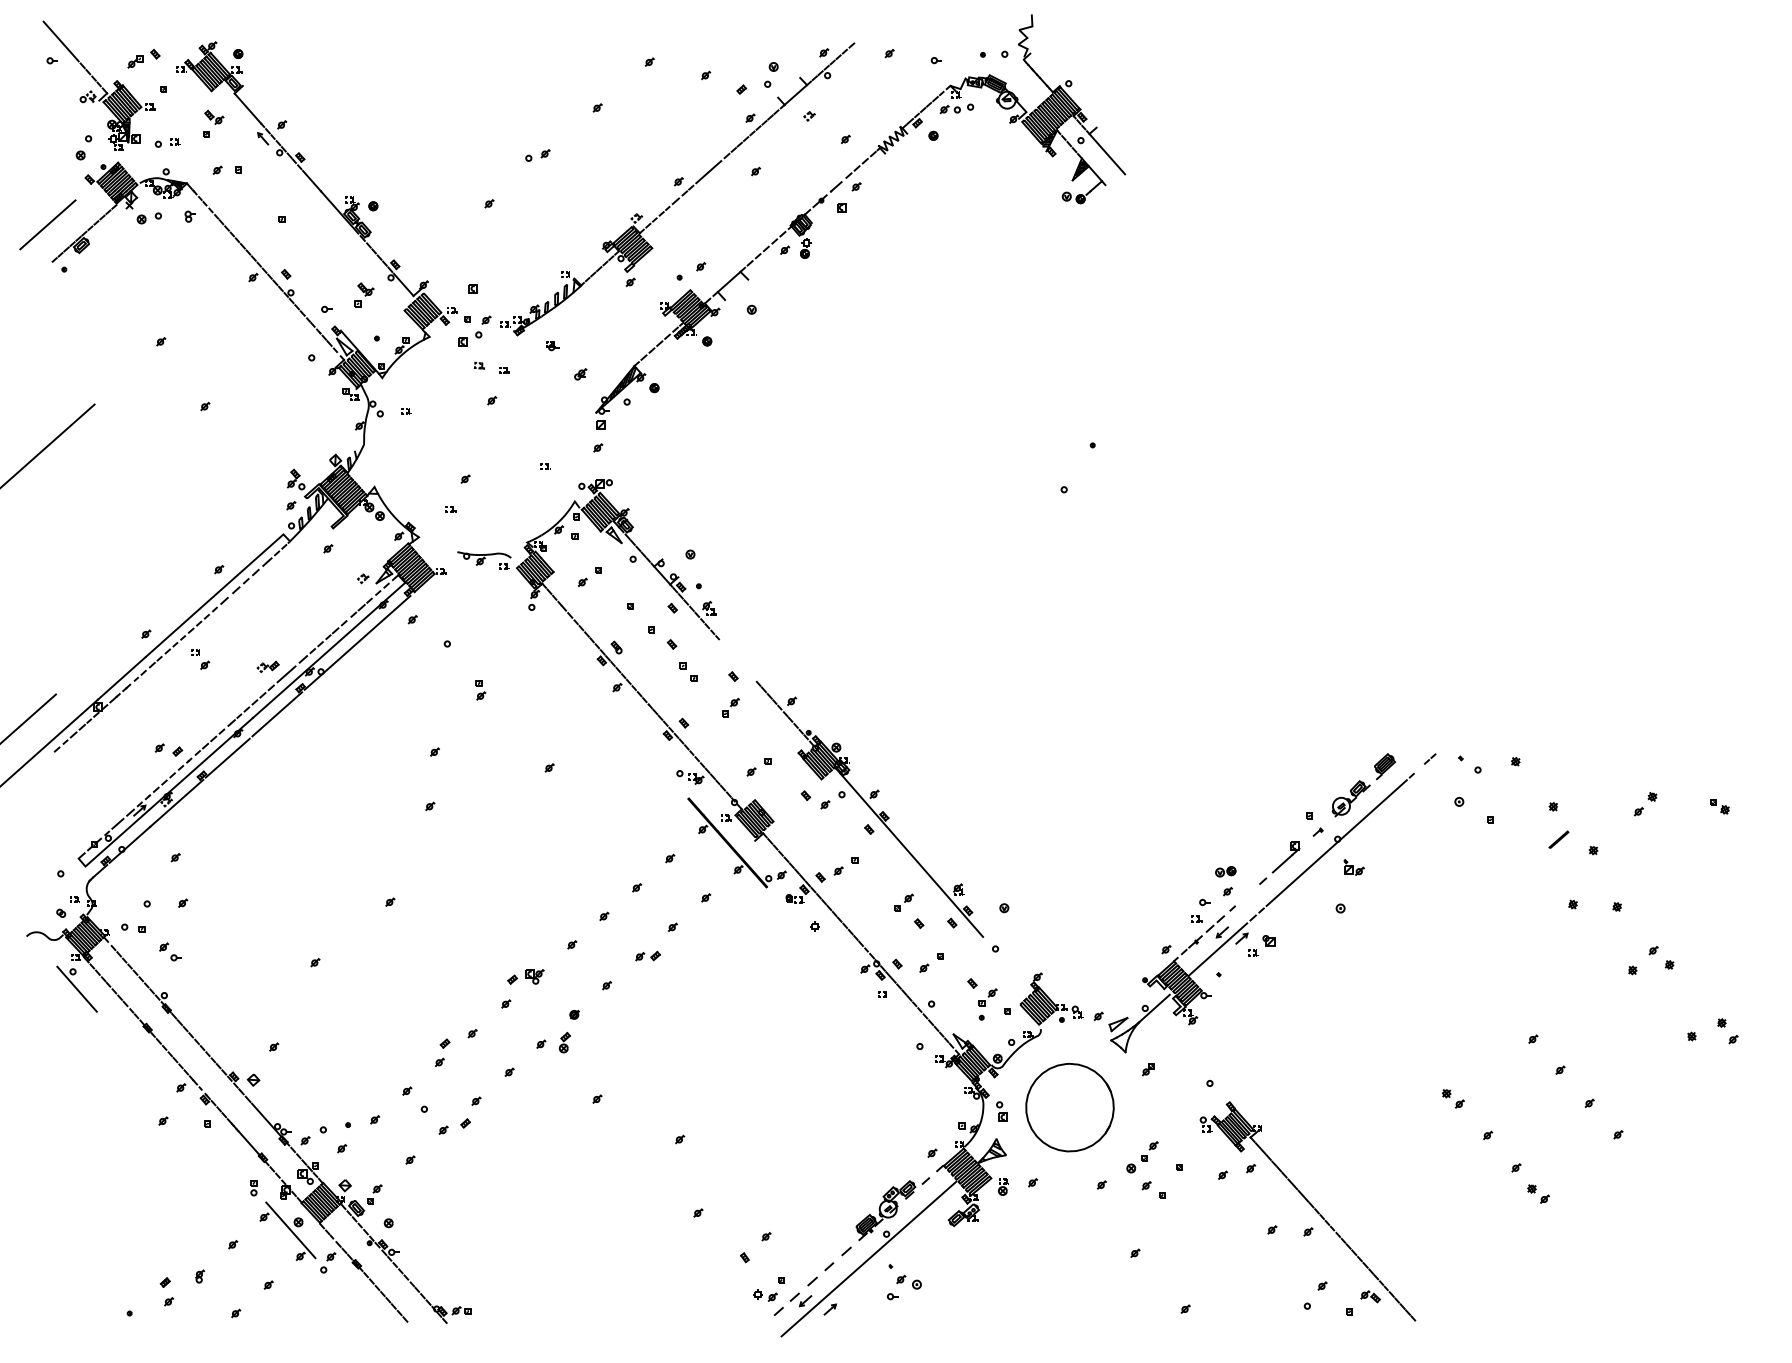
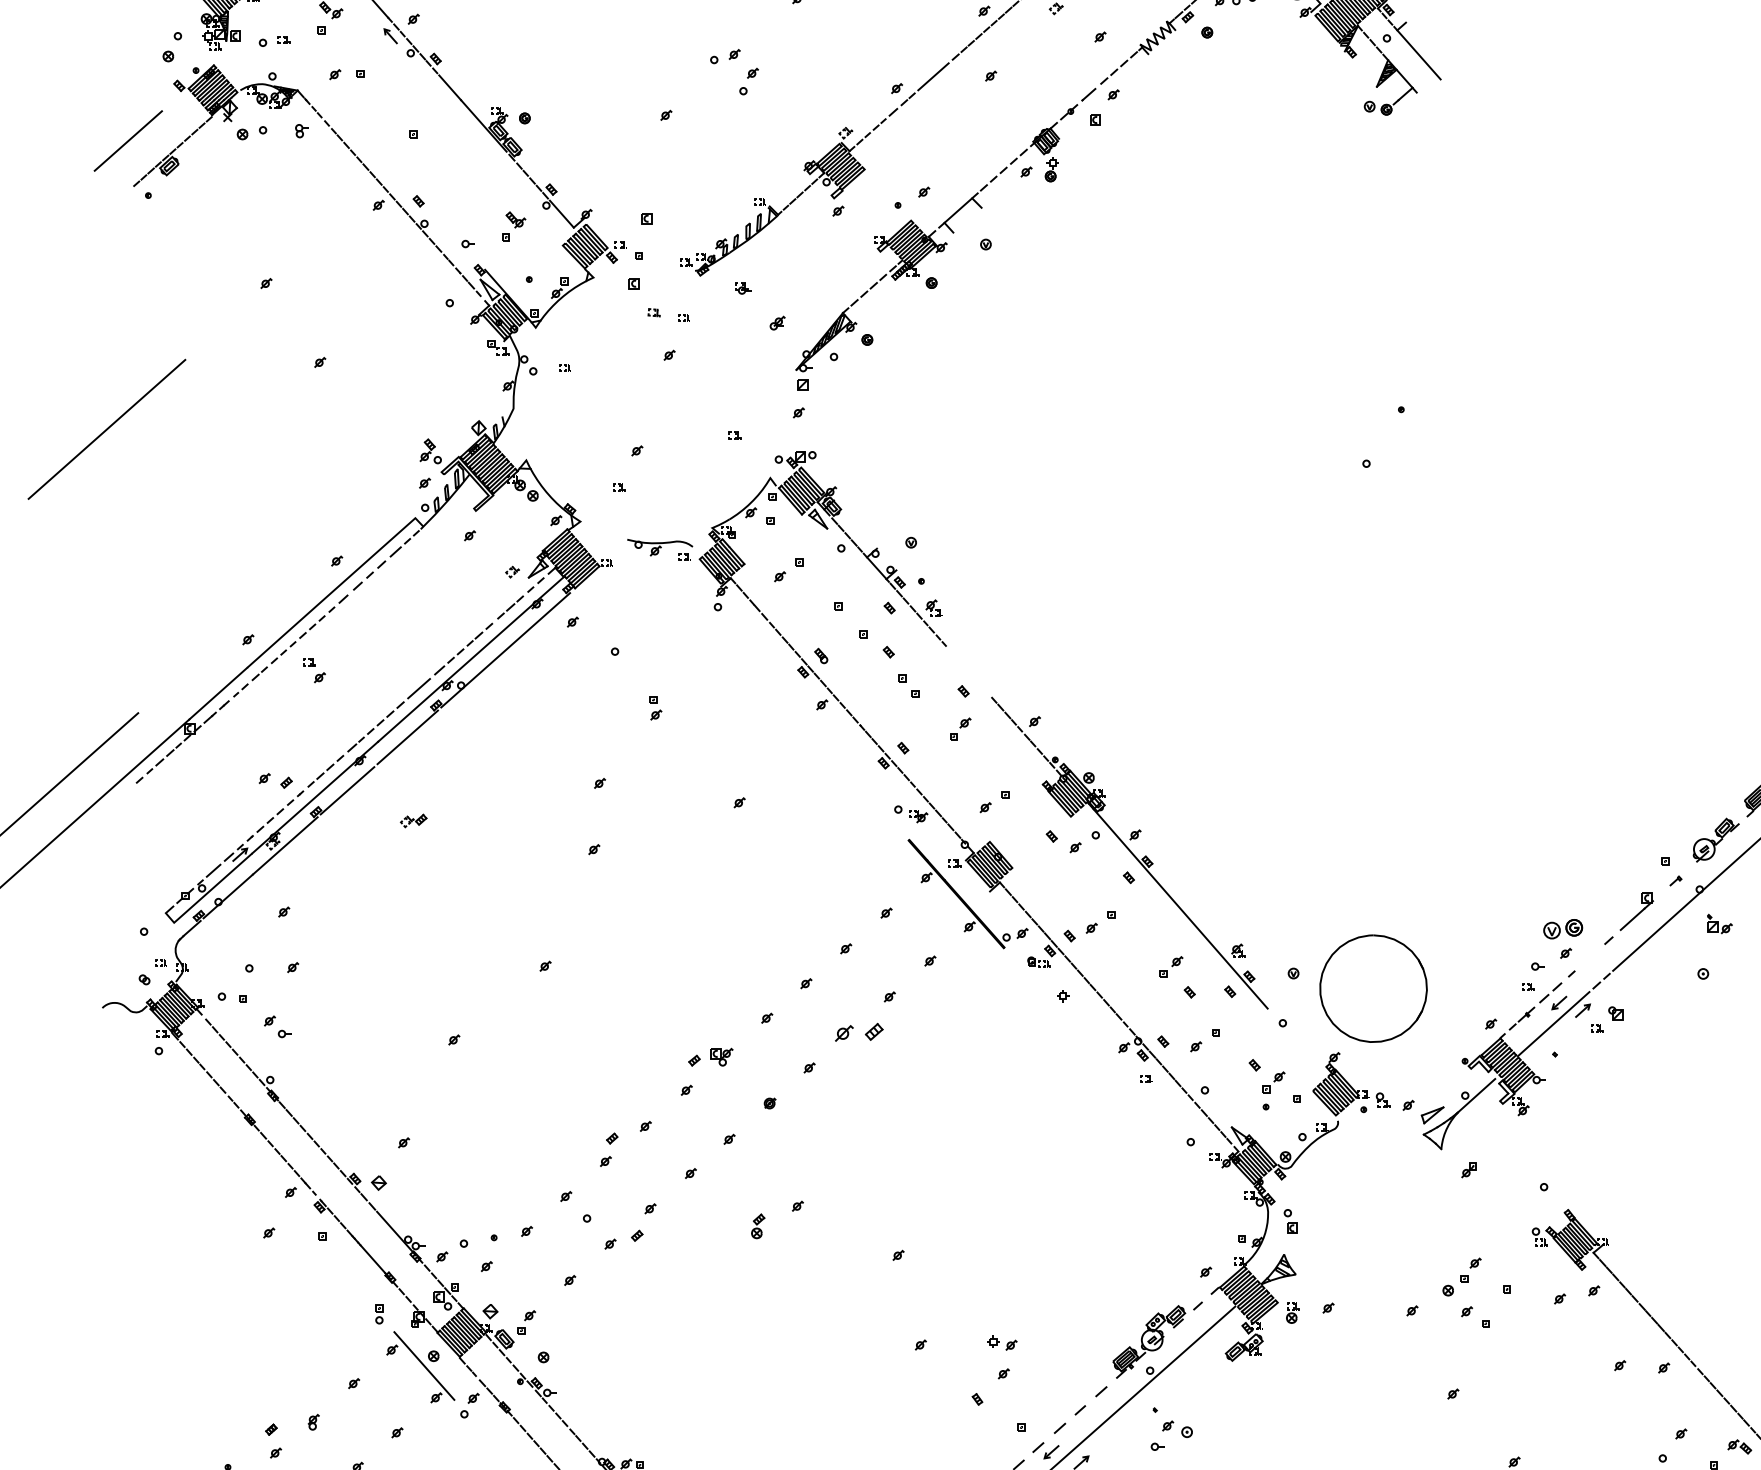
part: (483, 326) -> (749, 80), moved
part: (267, 666) -> (412, 820), moved
part: (1225, 871) -> (1563, 928), size x1.6
part: (647, 955) -> (858, 1031), size x1.6
line: (76, 988) -> (163, 1071), removed
part: (564, 1042) -> (757, 1226), moved
part: (1069, 1107) -> (1372, 988), moved
part: (765, 1295) -> (1002, 1343), moved

